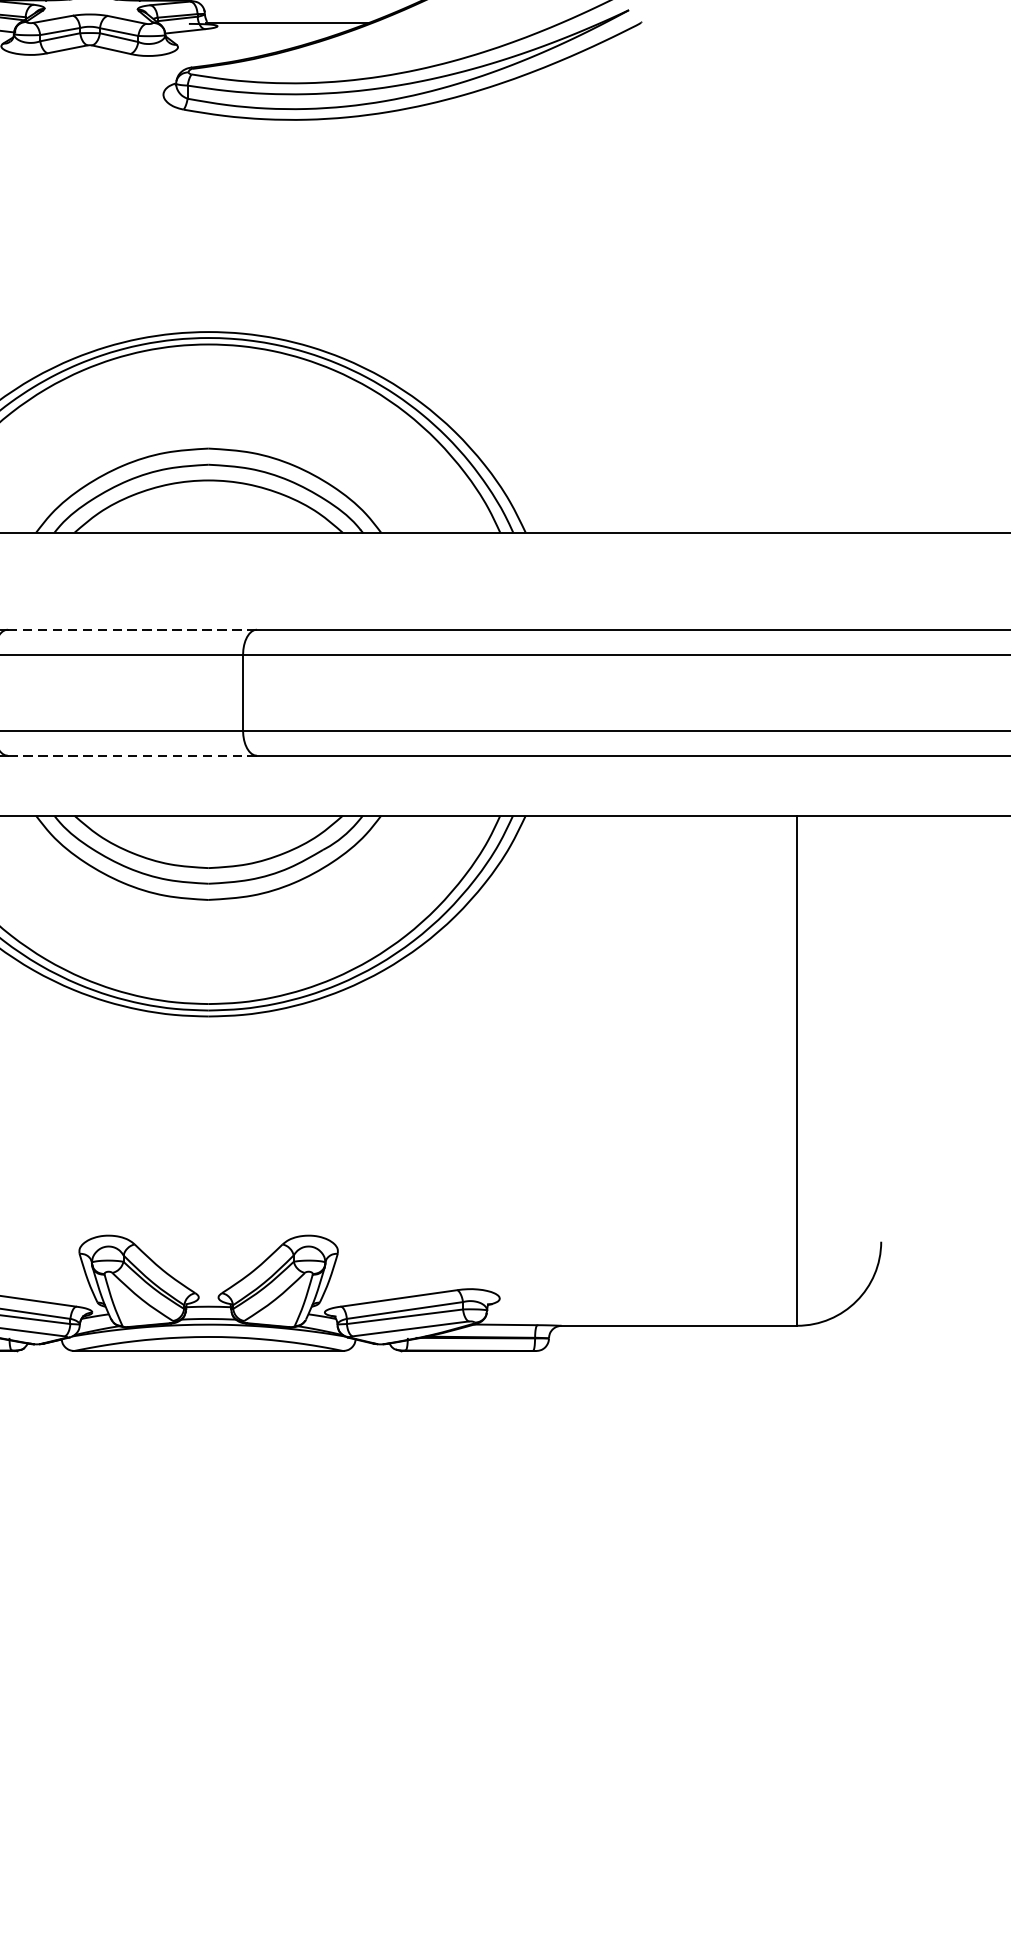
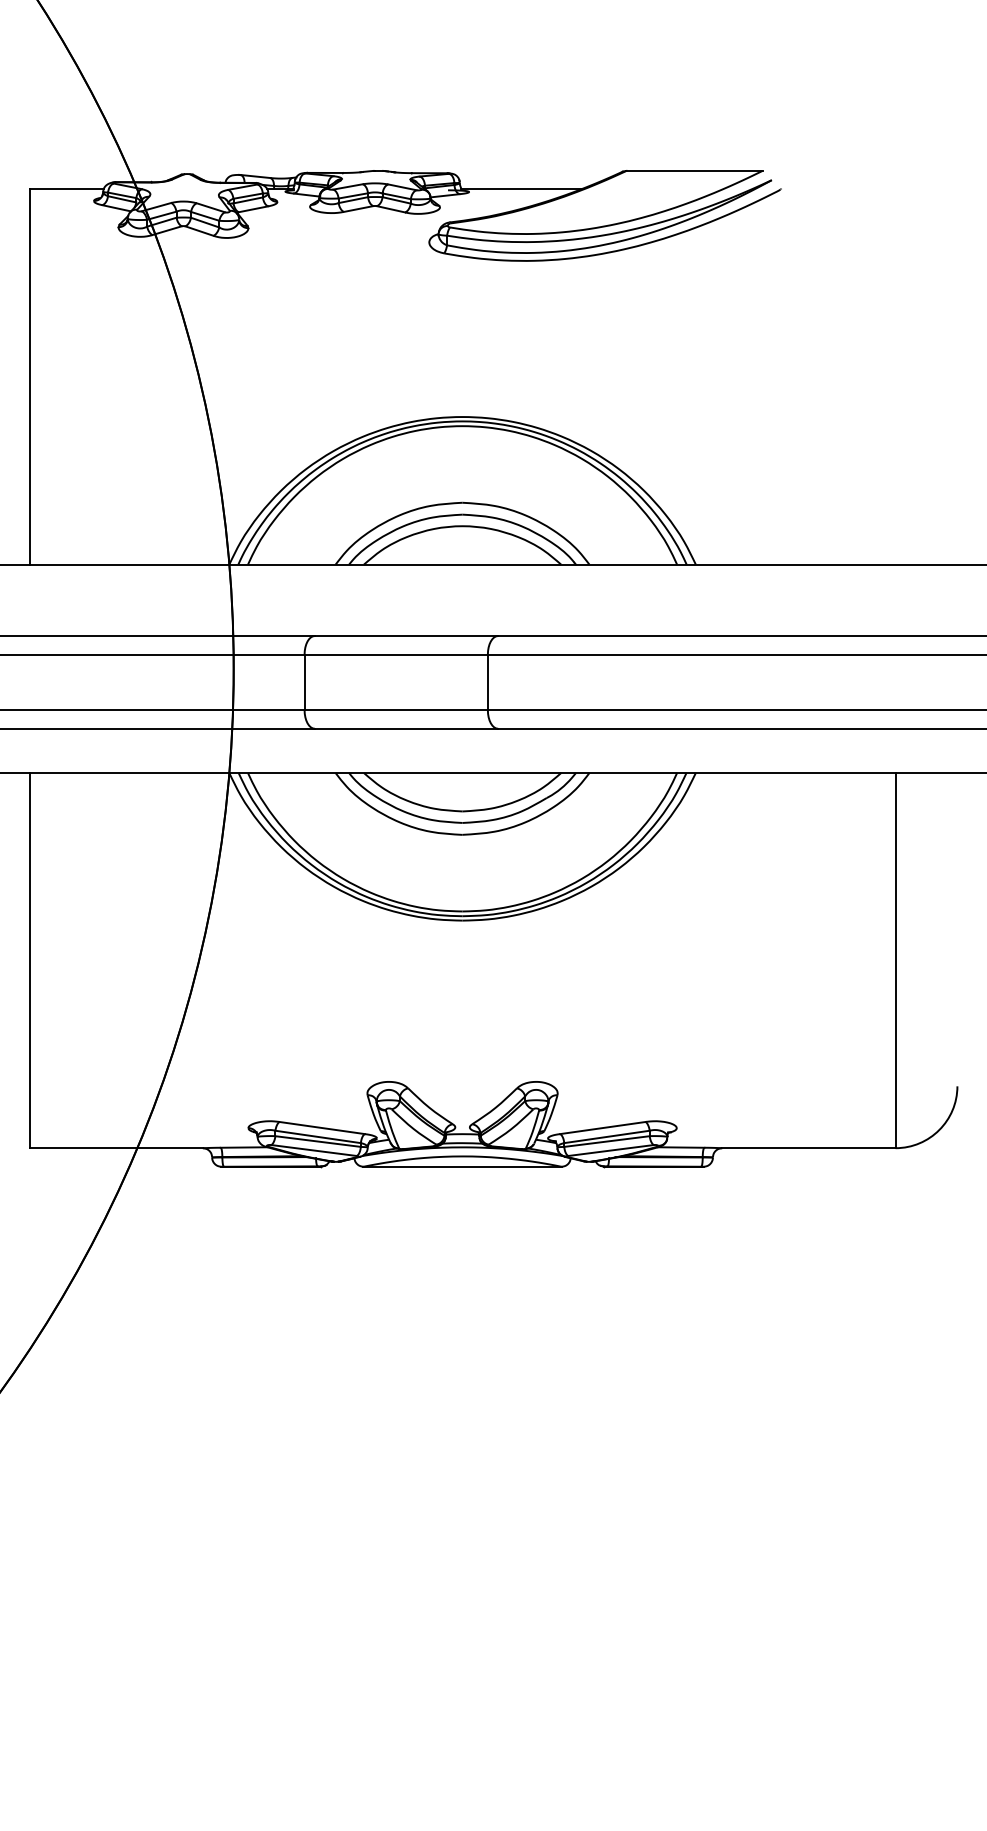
line: (132, 630) -> (406, 636), dashed -> solid
line: (132, 755) -> (406, 728), dashed -> solid

